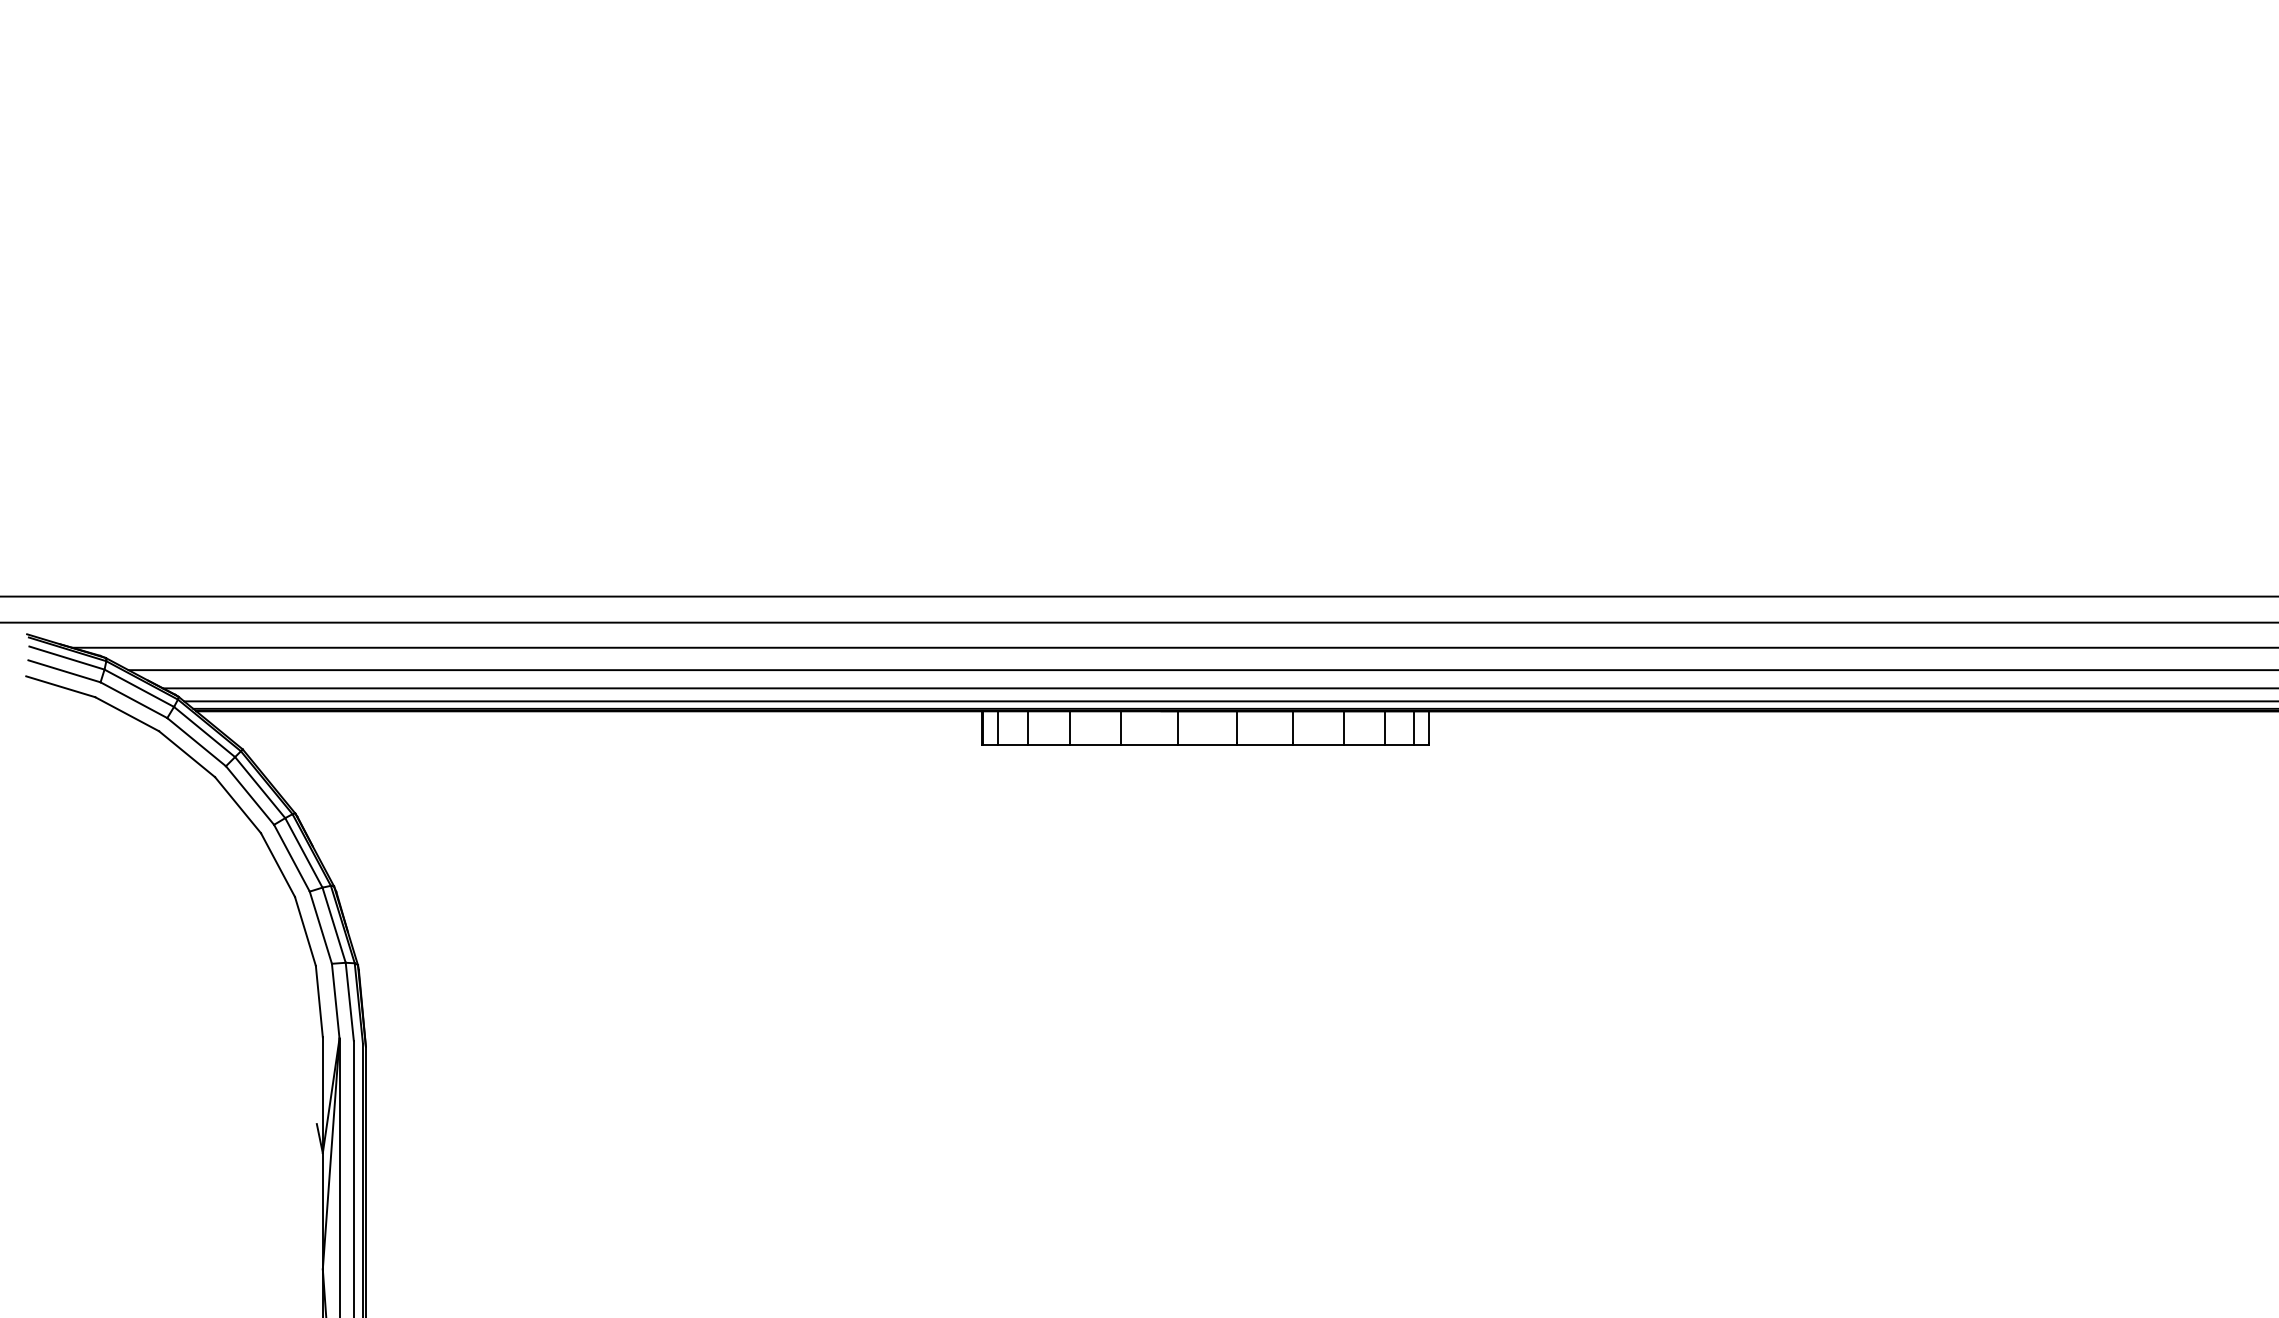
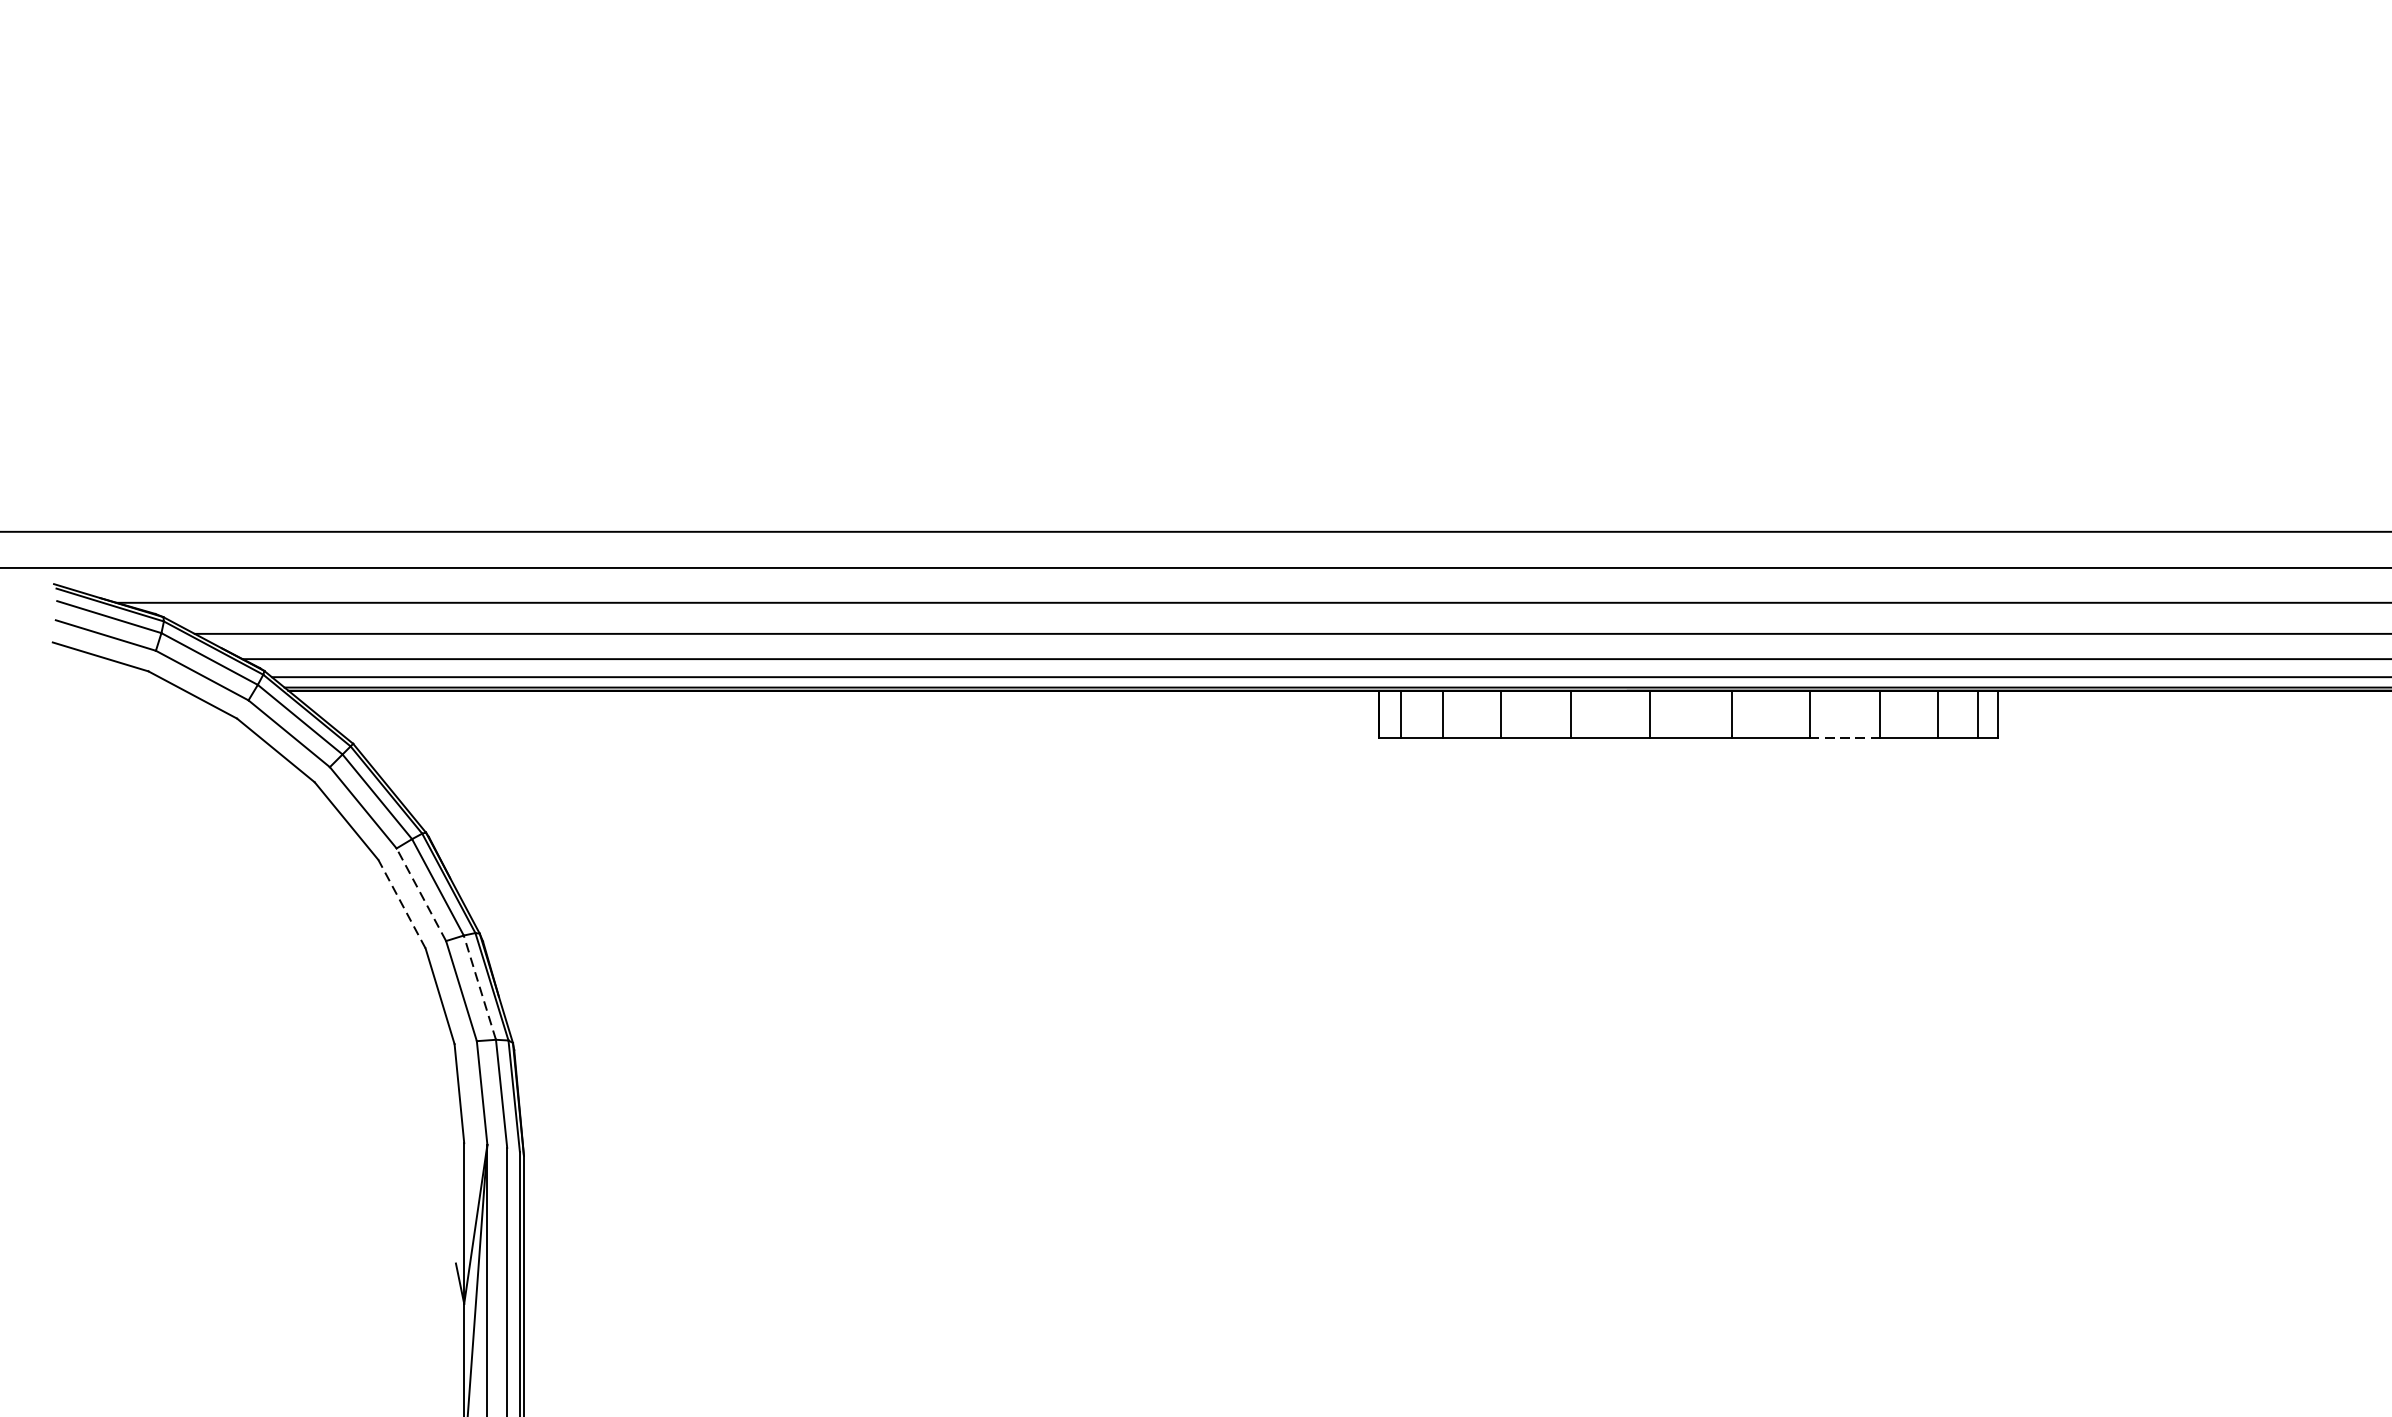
line: (1318, 745) -> (1845, 738), solid -> dashed
line: (291, 858) -> (420, 895), solid -> dashed
line: (277, 864) -> (401, 903), solid -> dashed
line: (333, 924) -> (479, 986), solid -> dashed

